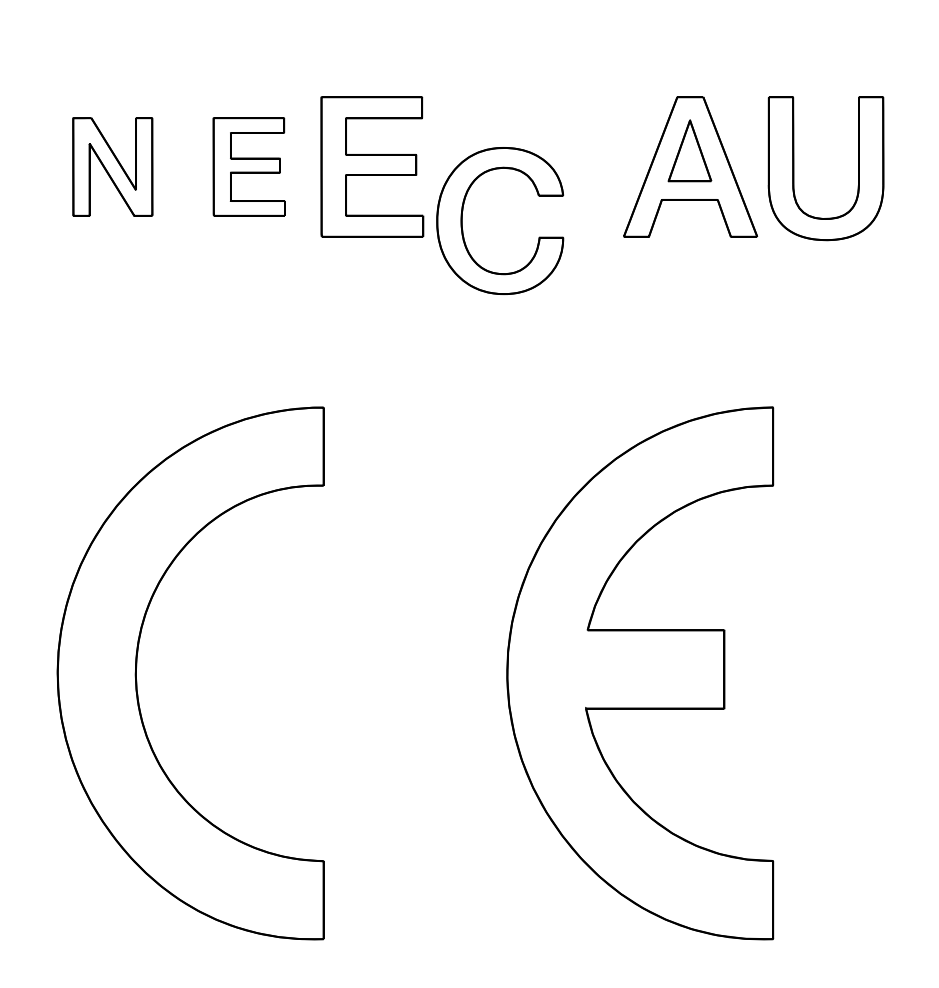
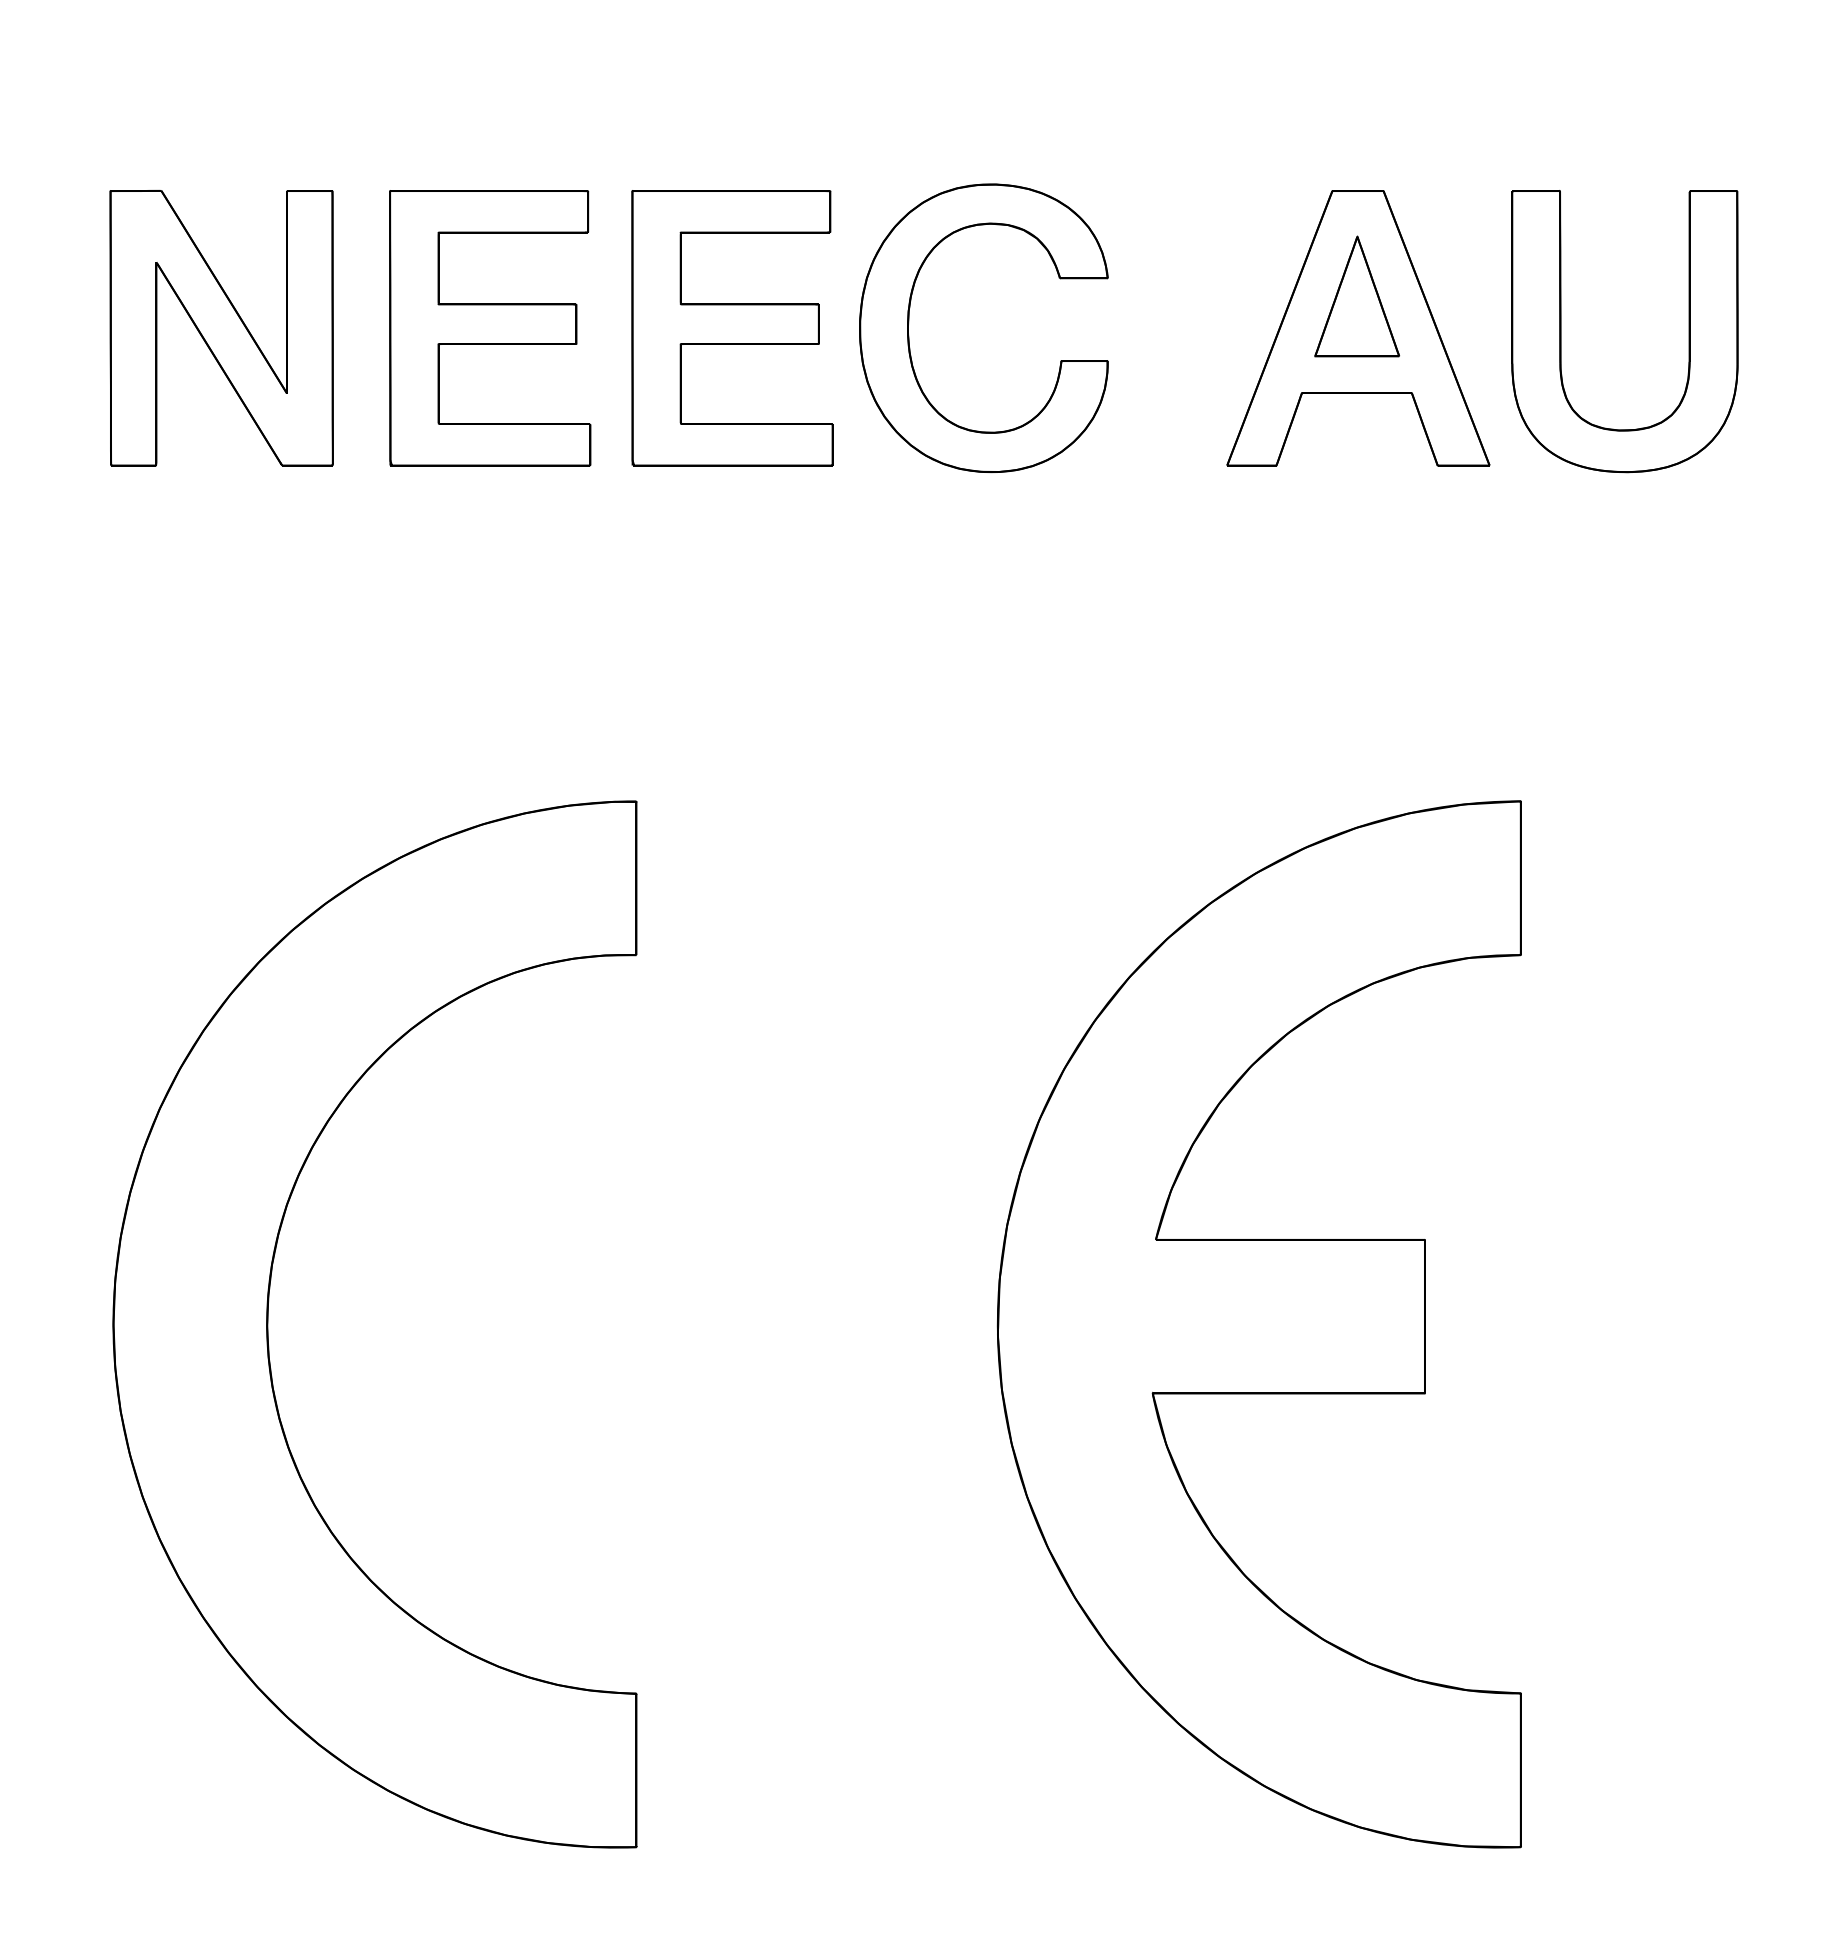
part: (112, 166) -> (221, 327), size x1.43
part: (249, 166) -> (490, 327), size x1.43
part: (462, 220) -> (909, 327), moved

